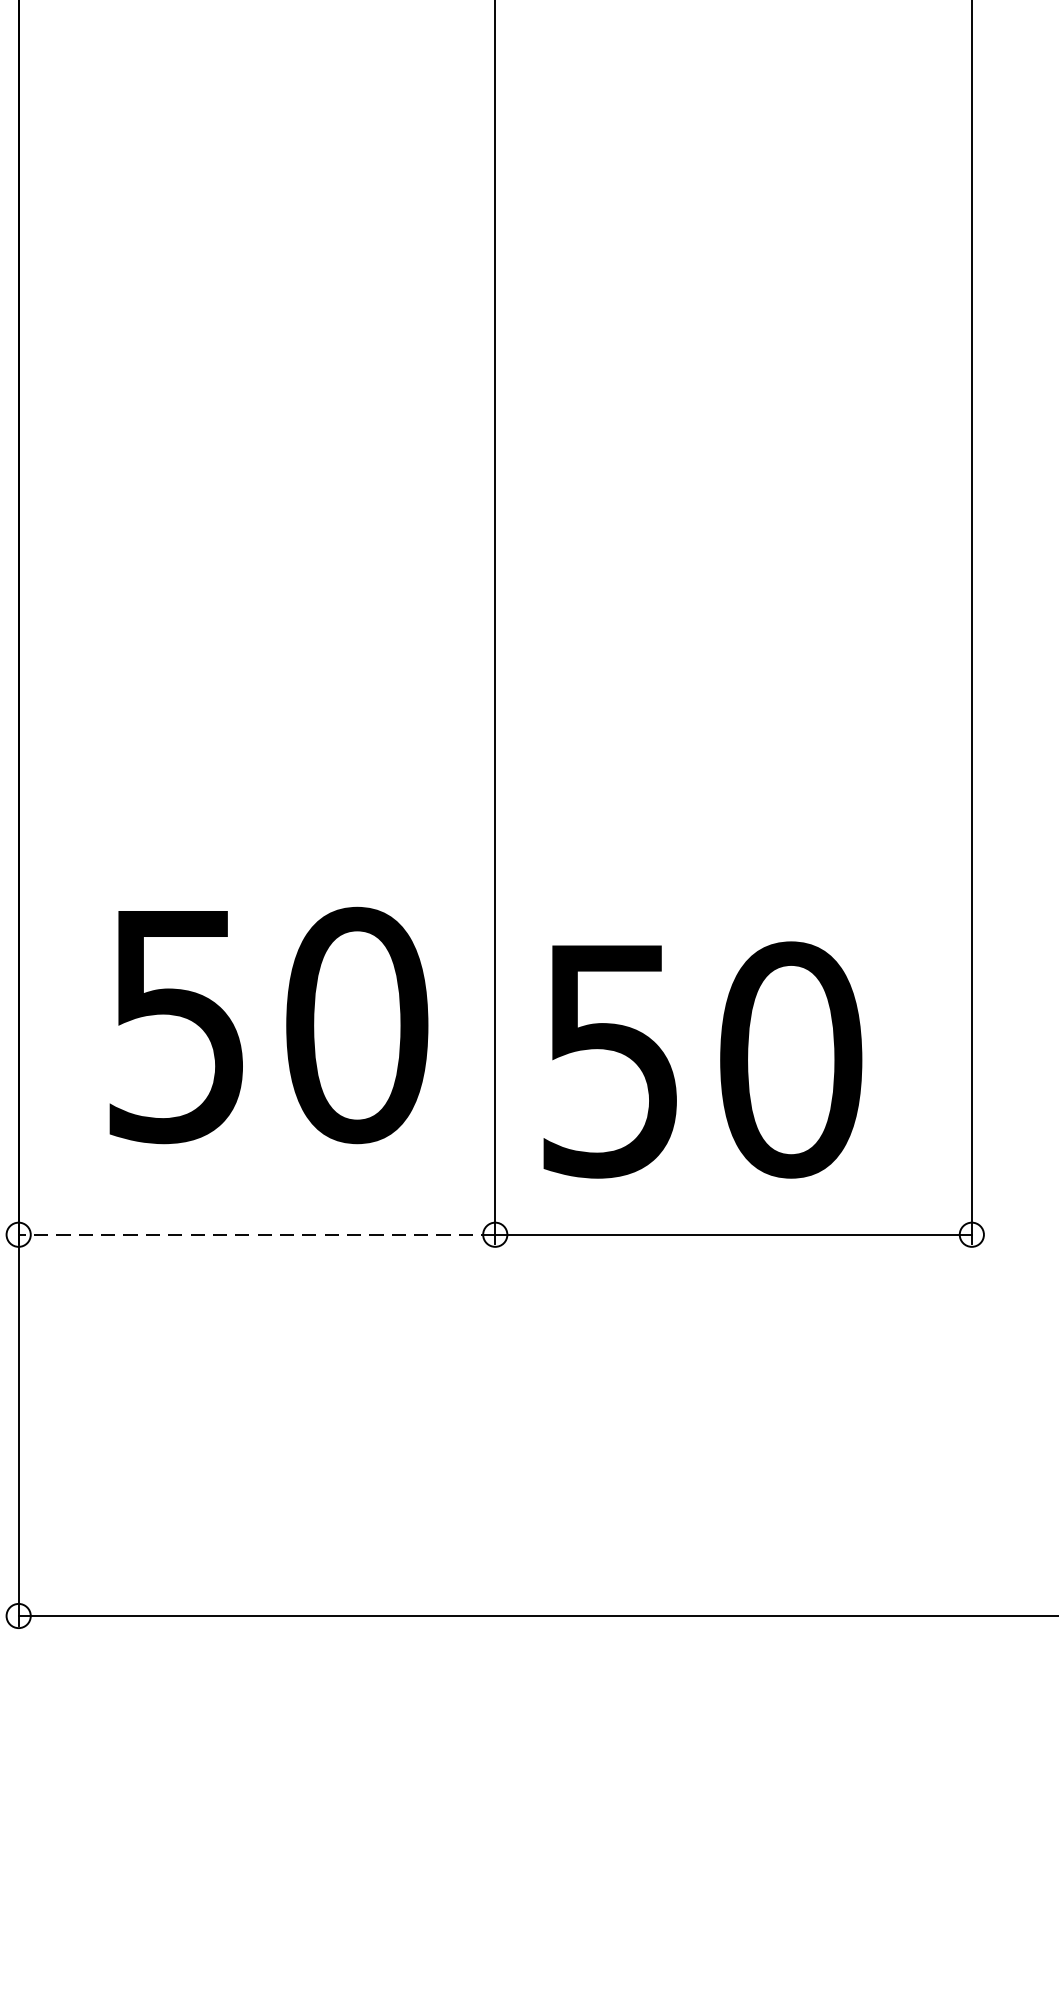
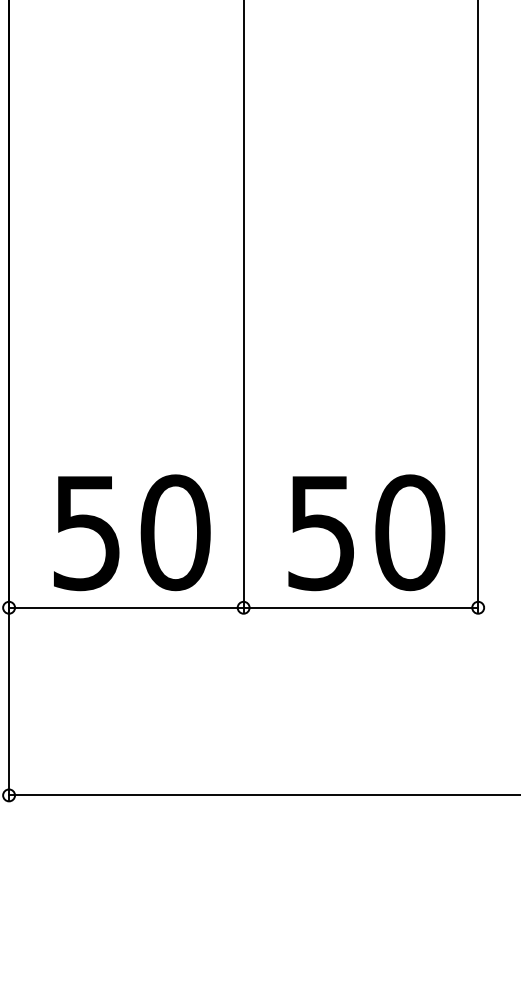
text: (269, 1024) -> (132, 532), moved
text: (702, 1059) -> (366, 532), moved
line: (255, 1234) -> (125, 607), dashed -> solid

